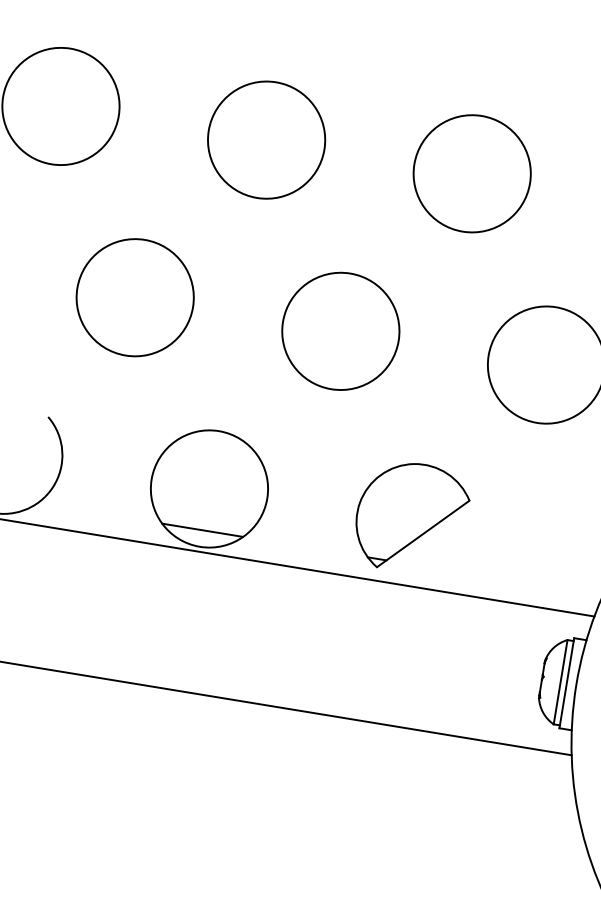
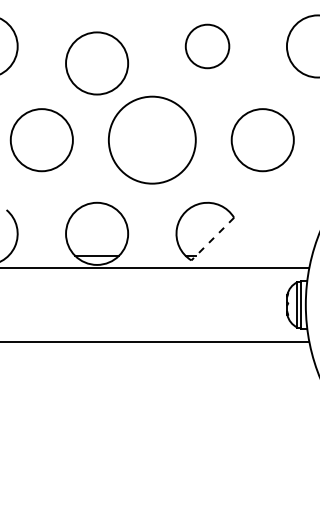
circle: (267, 140) -> (97, 63), moved
circle: (472, 173) -> (207, 46), size x0.7
circle: (341, 332) -> (152, 140), size x1.4
line: (422, 534) -> (212, 239), solid -> dashed

